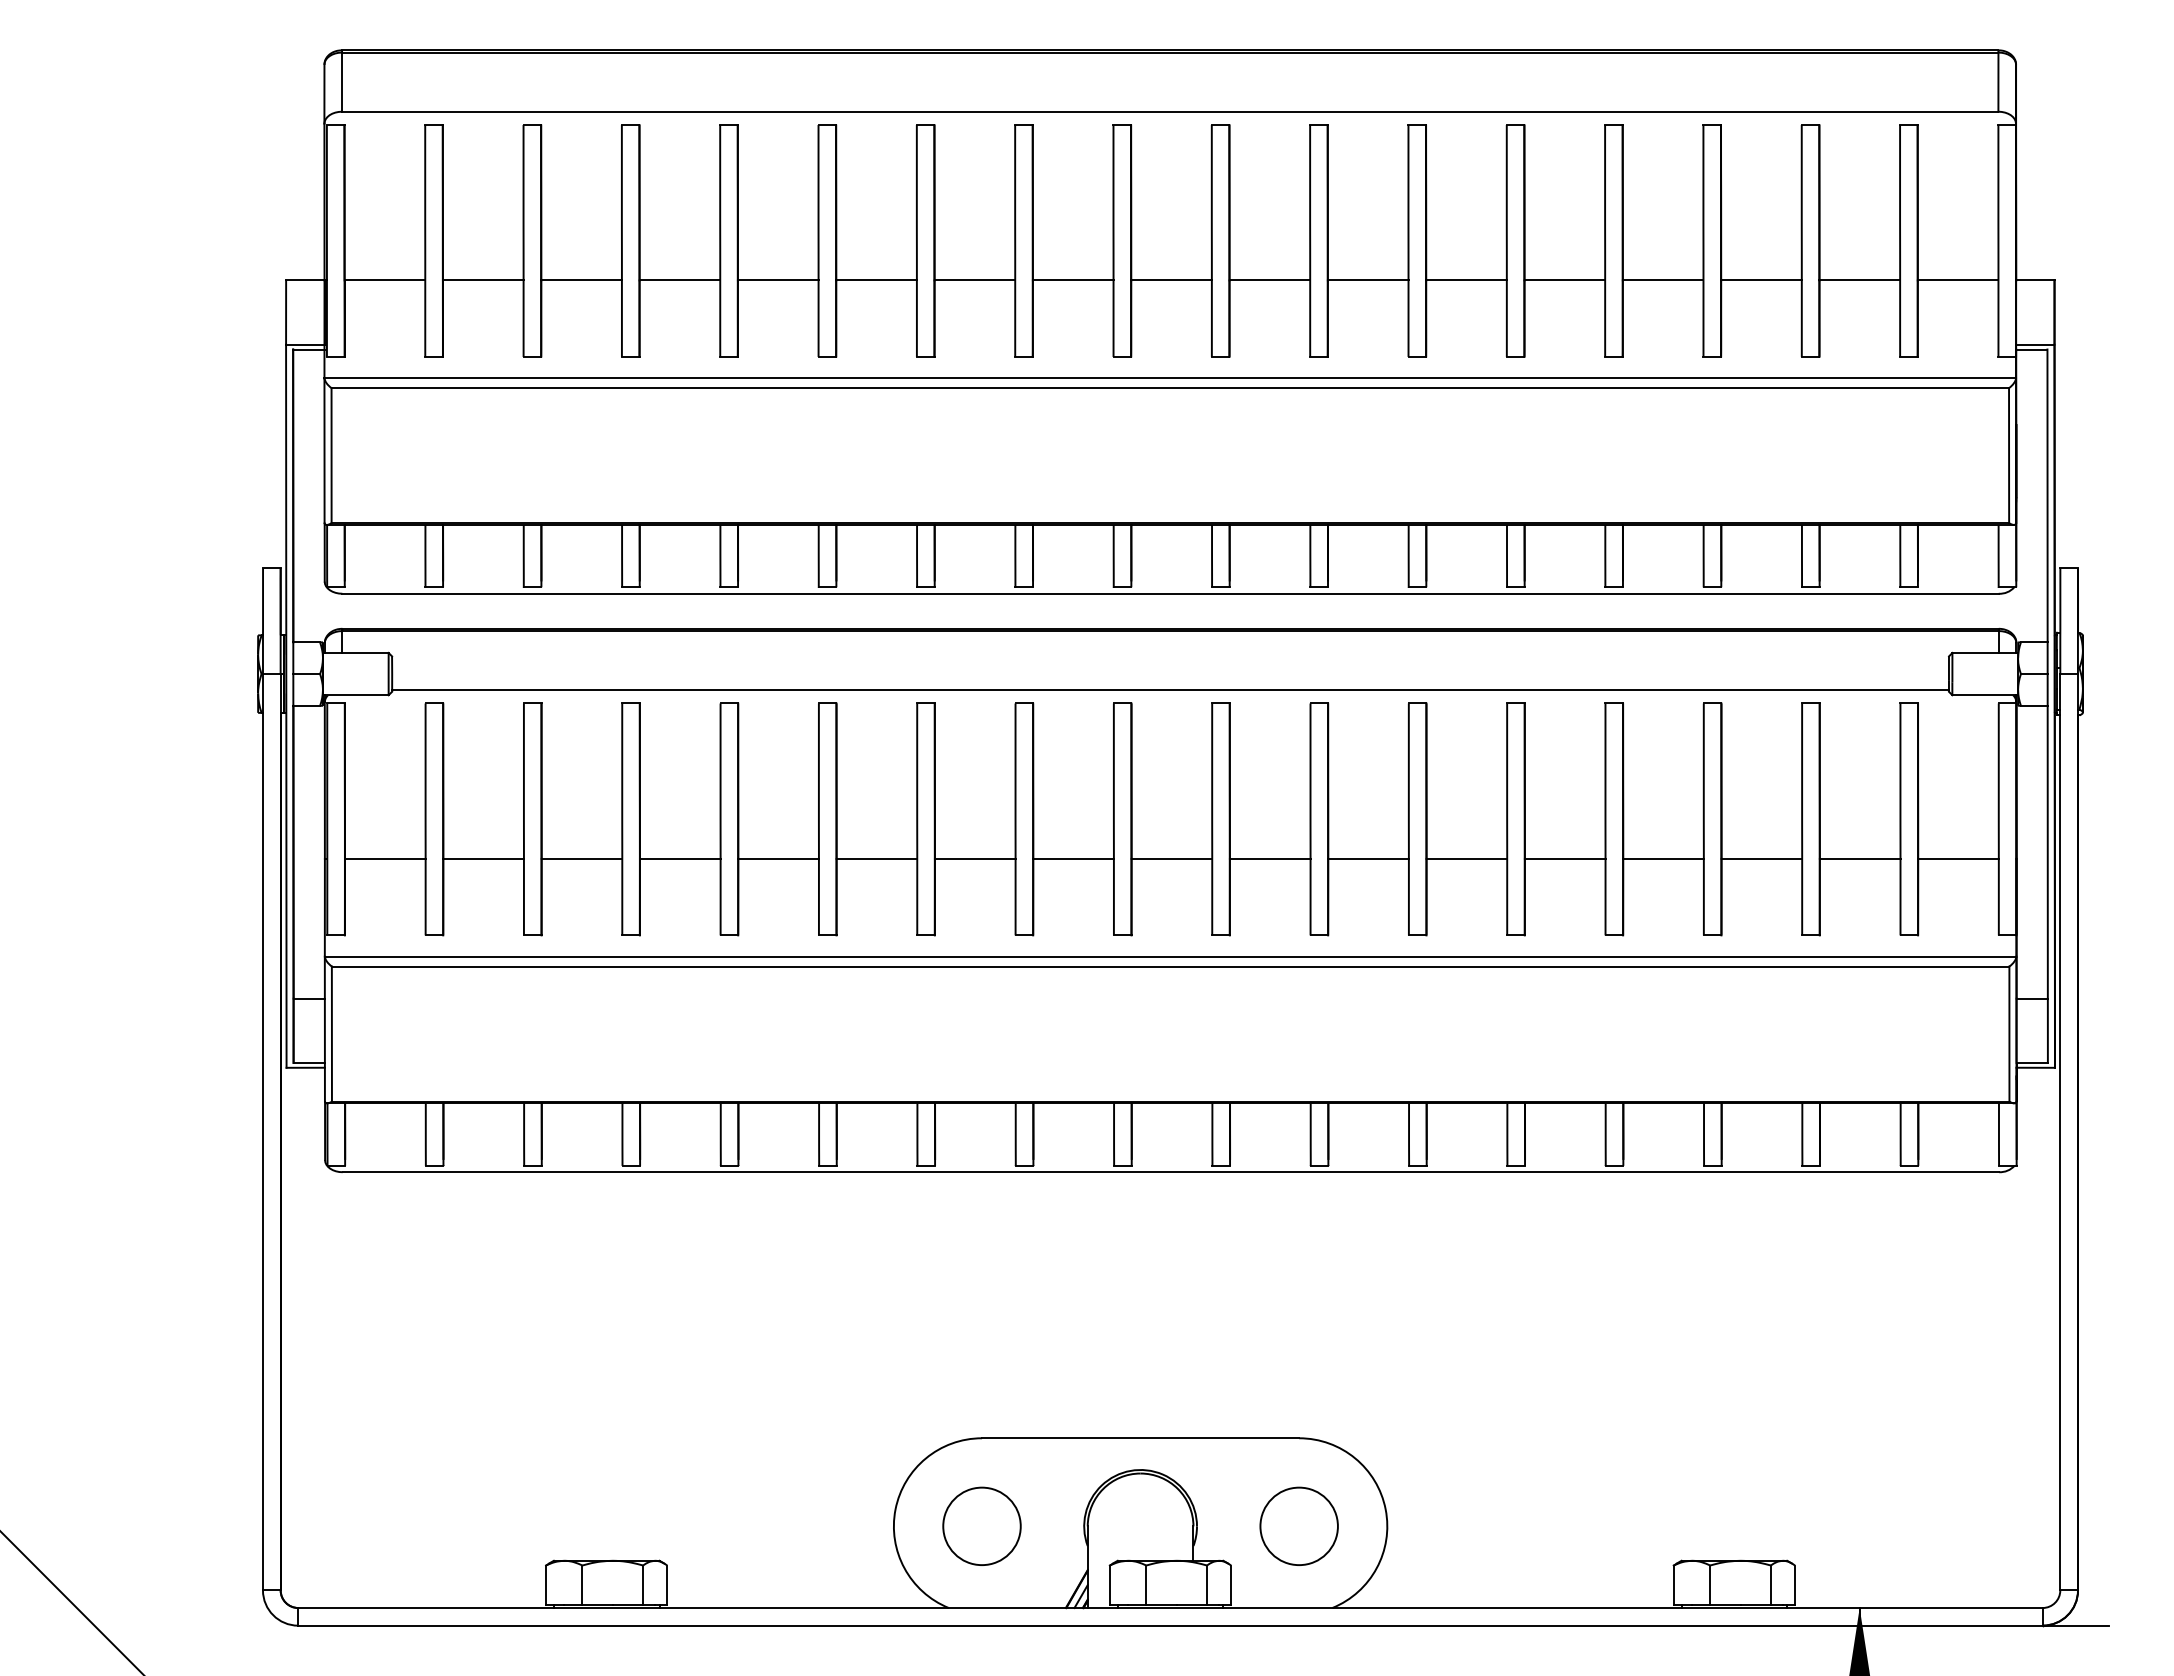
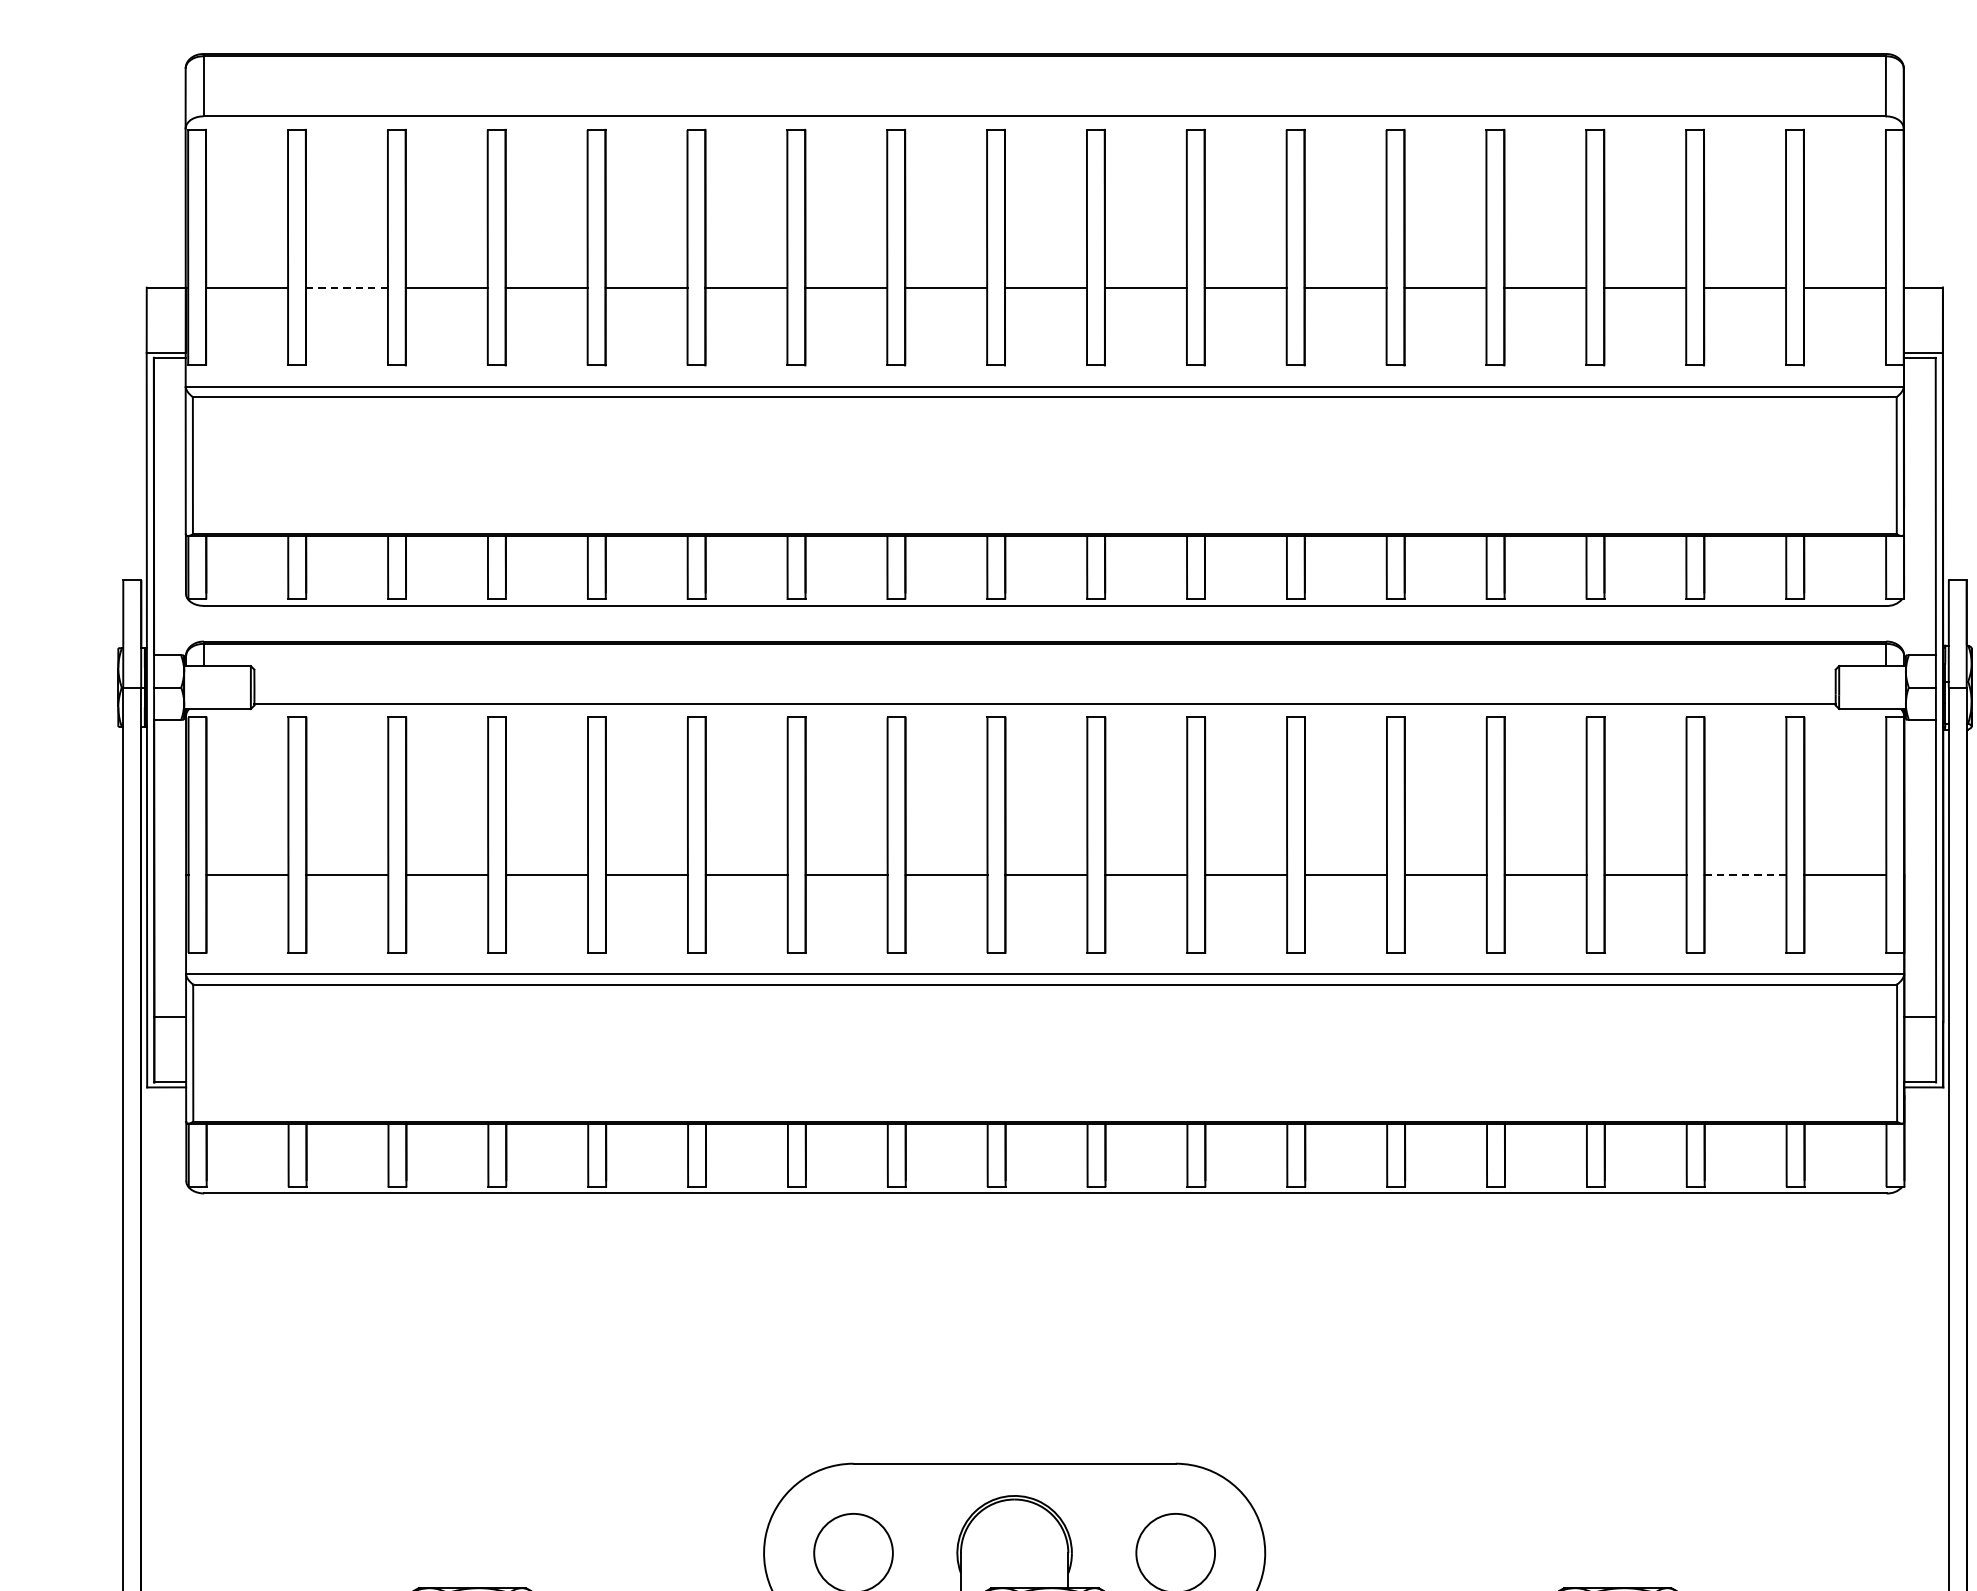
line: (482, 280) -> (346, 287), solid -> dashed
line: (1859, 858) -> (1744, 874), solid -> dashed

